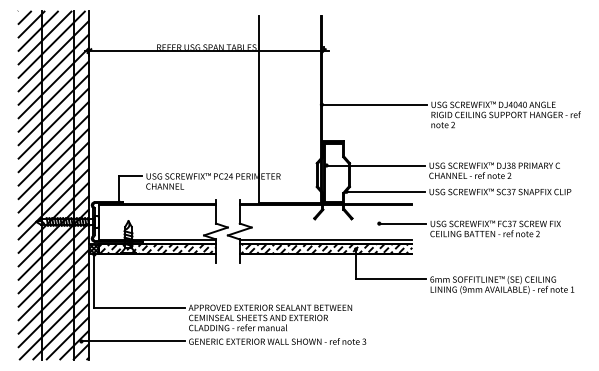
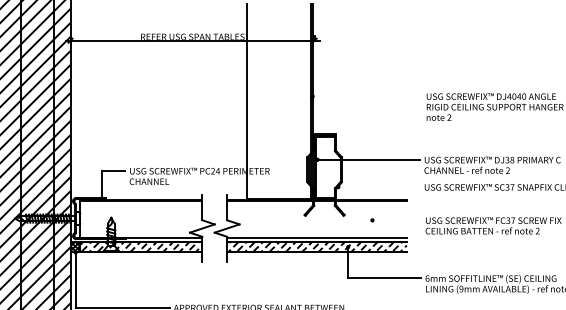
line: (373, 104) -> (366, 96), removed
line: (385, 191) -> (378, 186), removed
line: (402, 223) -> (396, 220), removed

